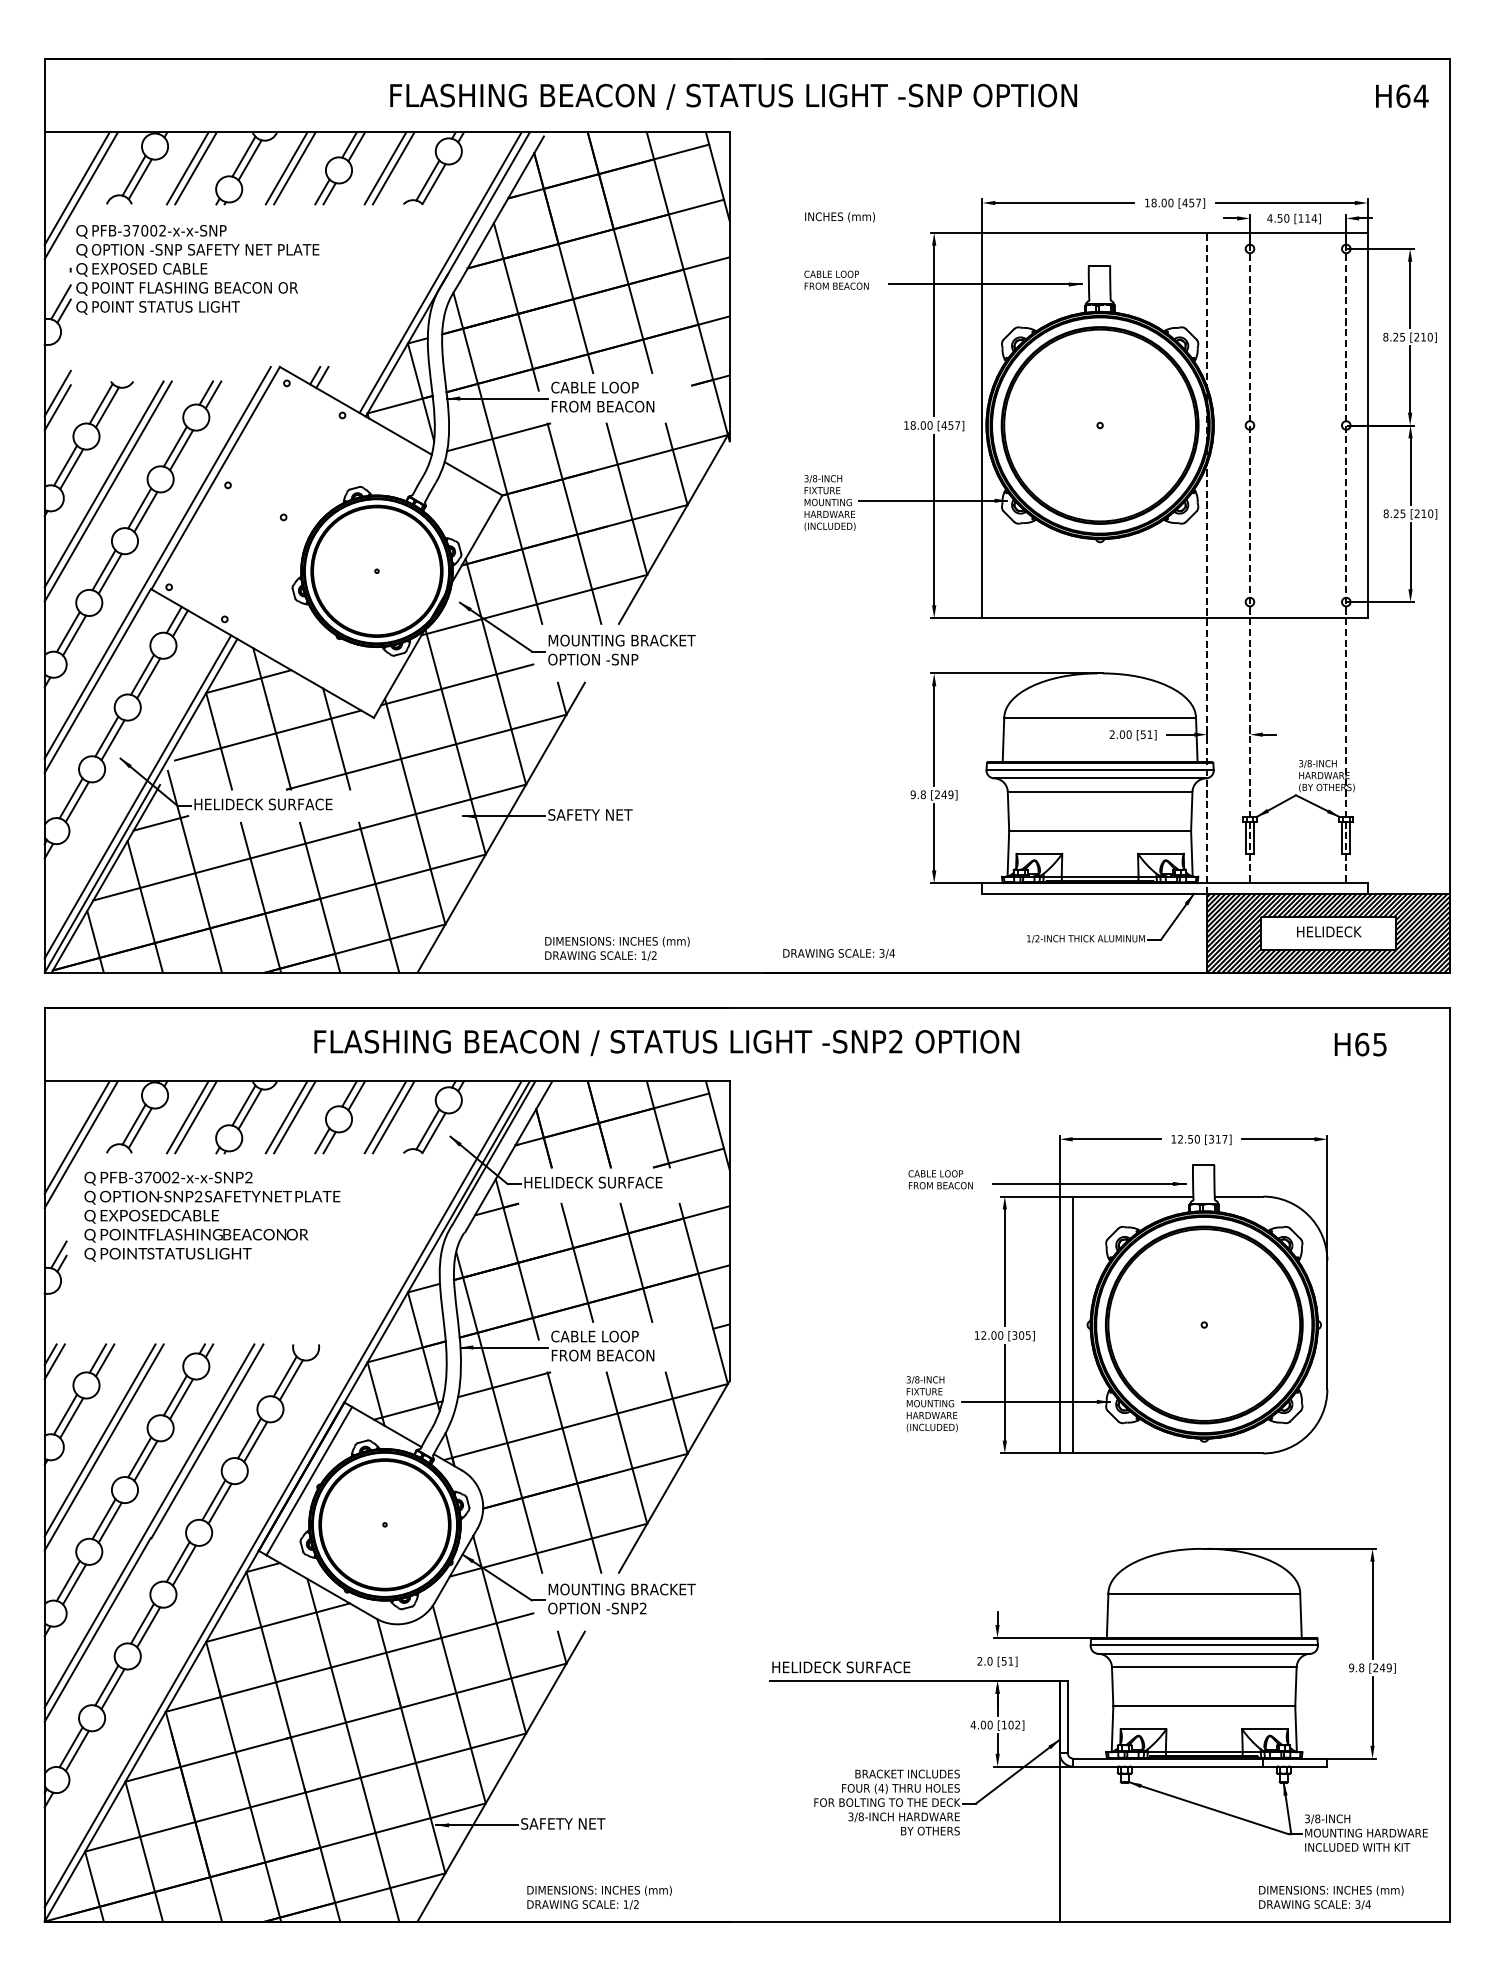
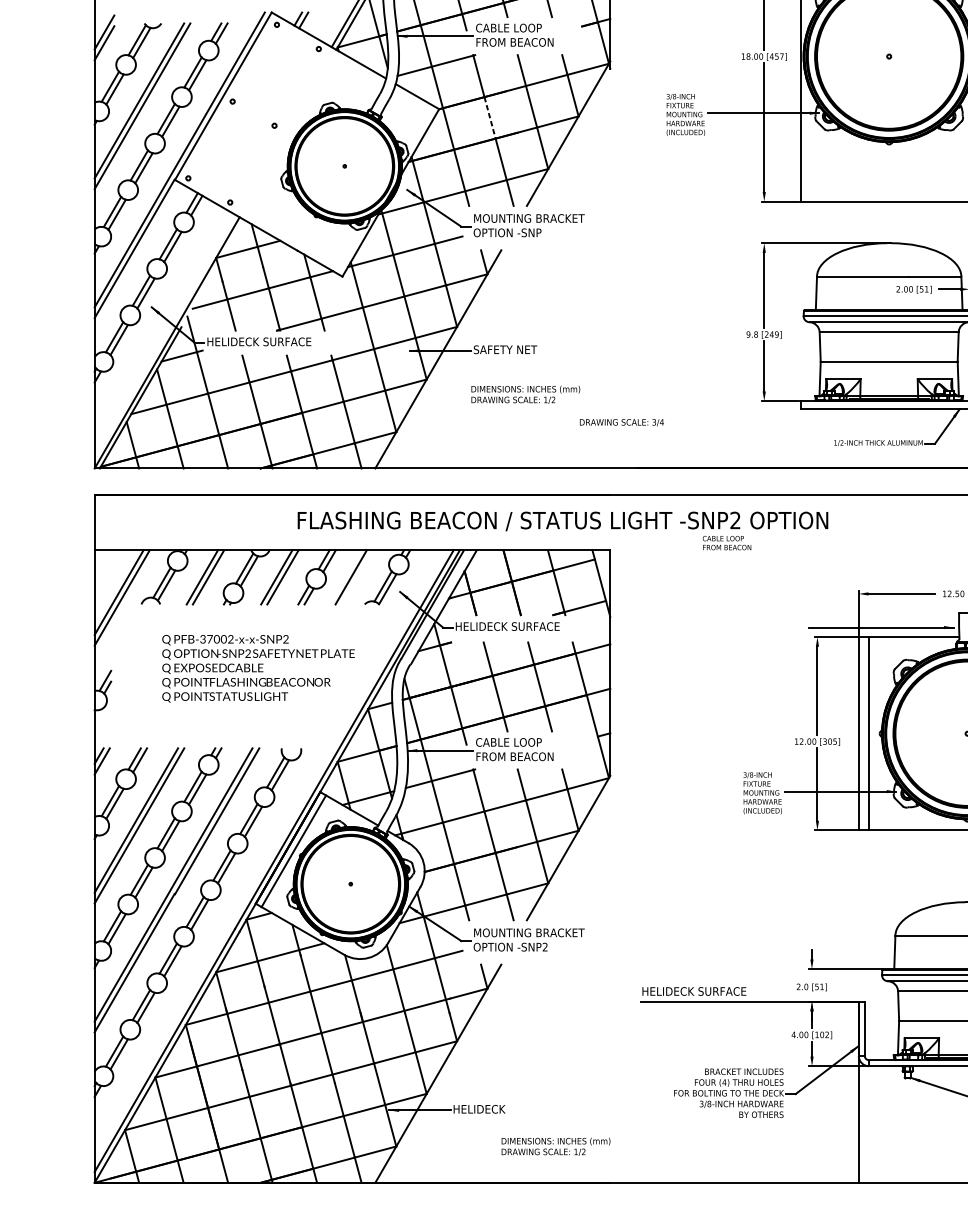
line: (569, 506) -> (489, 117), solid -> dashed
line: (137, 796) -> (164, 335), removed
text: (617, 948) -> (525, 394), moved
text: (838, 953) -> (621, 422), moved
line: (393, 1117) -> (357, 577), removed
text: (940, 1179) -> (726, 542), moved
text: (212, 1216) -> (258, 668), moved
text: (563, 1823) -> (485, 1109), SAFETY NET -> HELIDECK
text: (599, 1897) -> (555, 1146), moved

